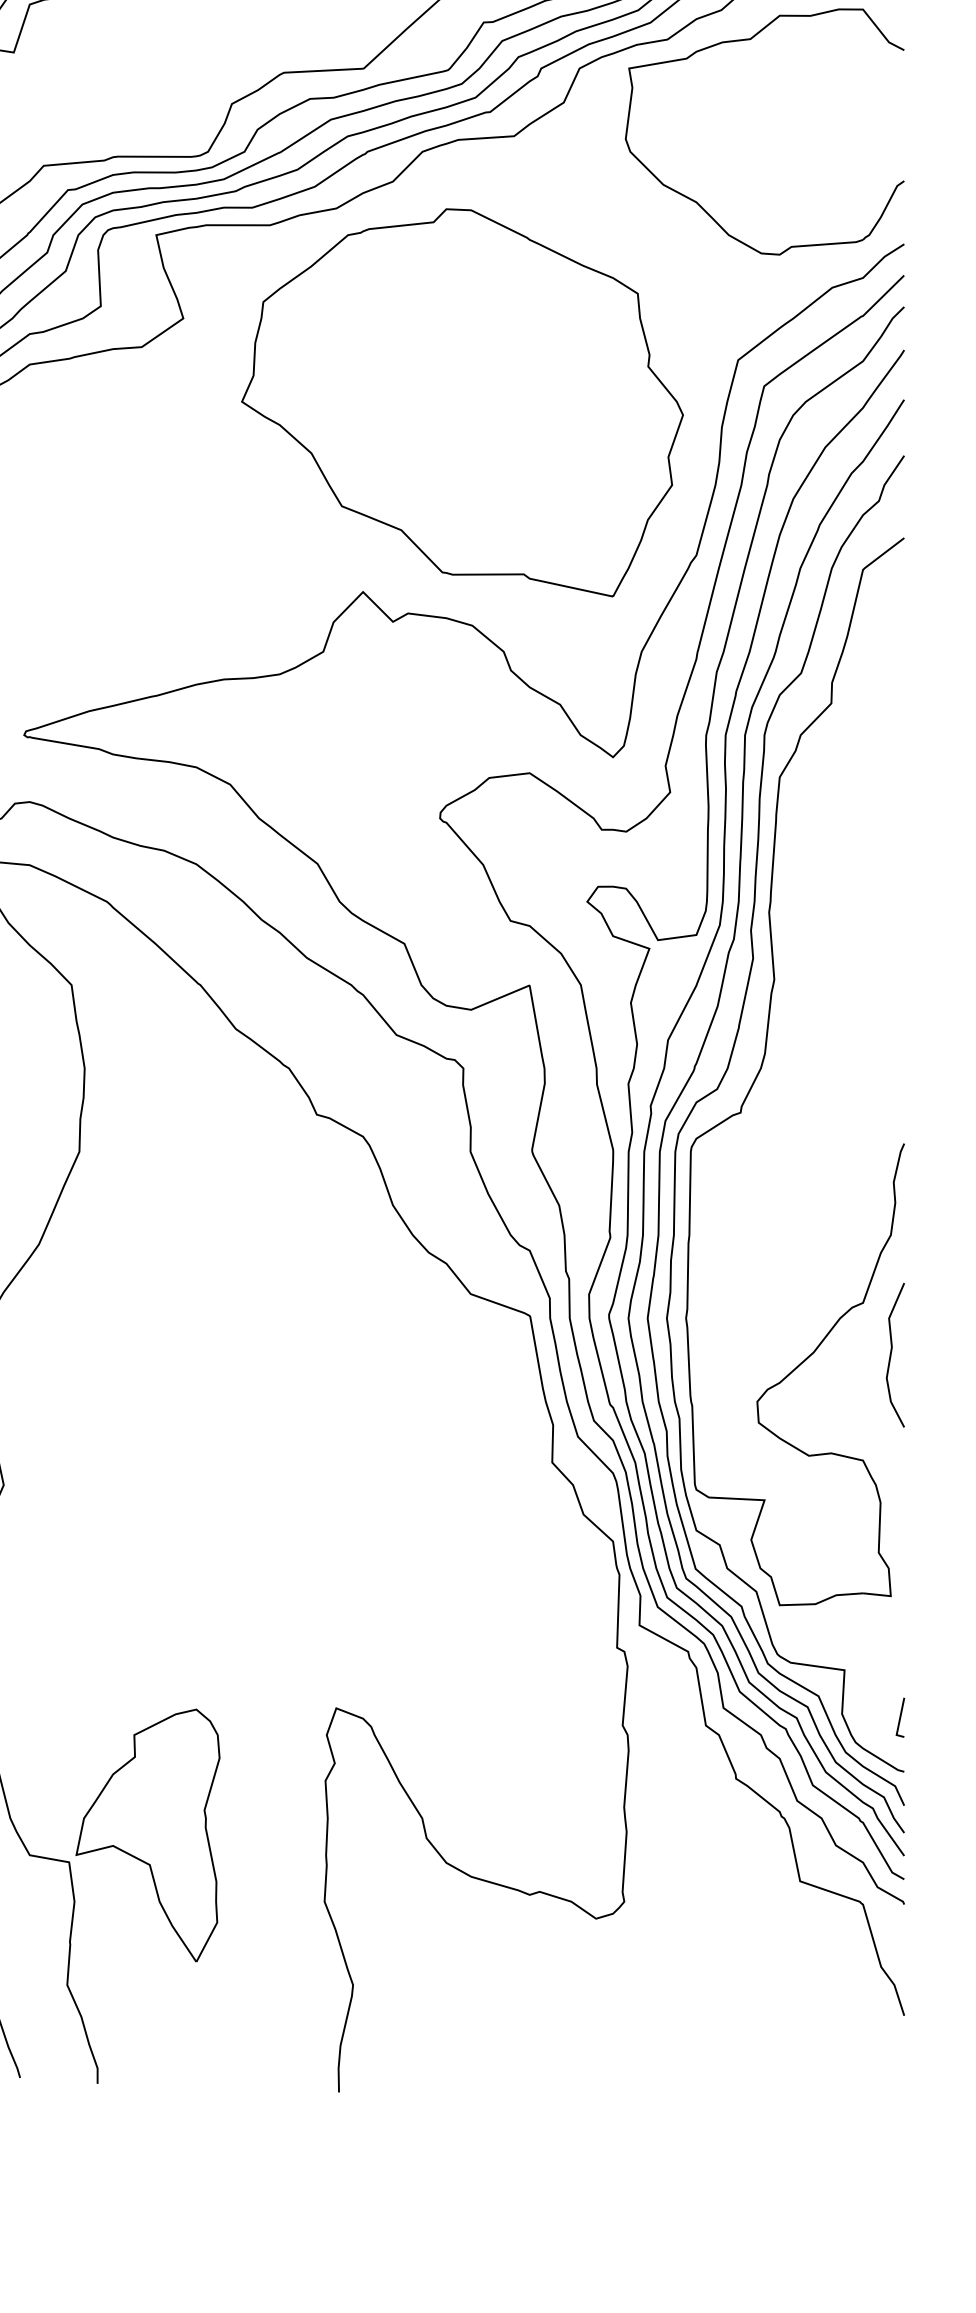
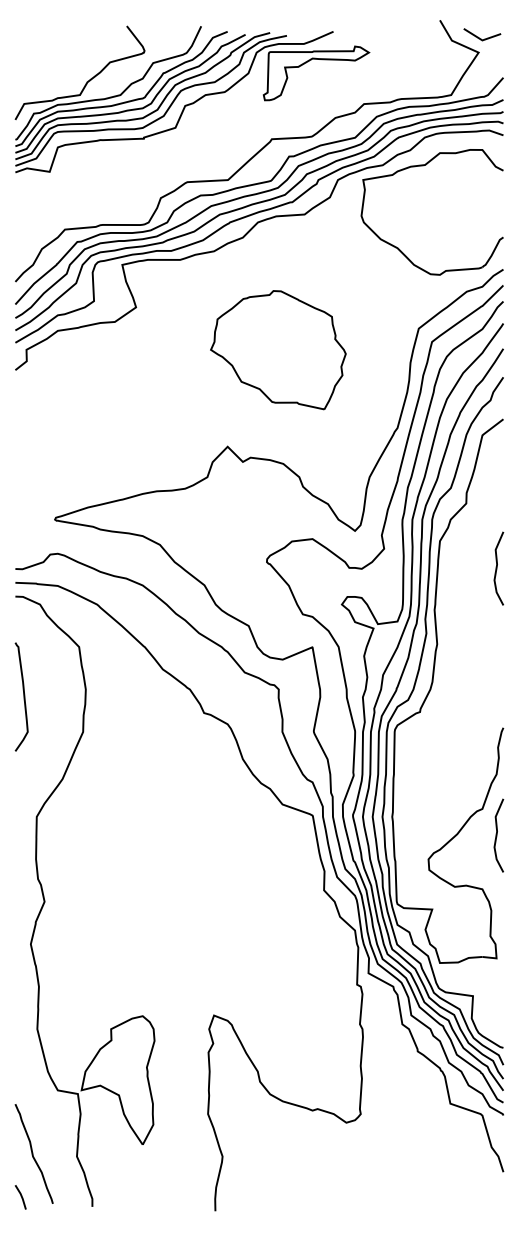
part: (462, 401) -> (278, 349), size x0.6
curve: (892, 830) -> (497, 568), added
line: (900, 1718) -> (501, 1020), removed

